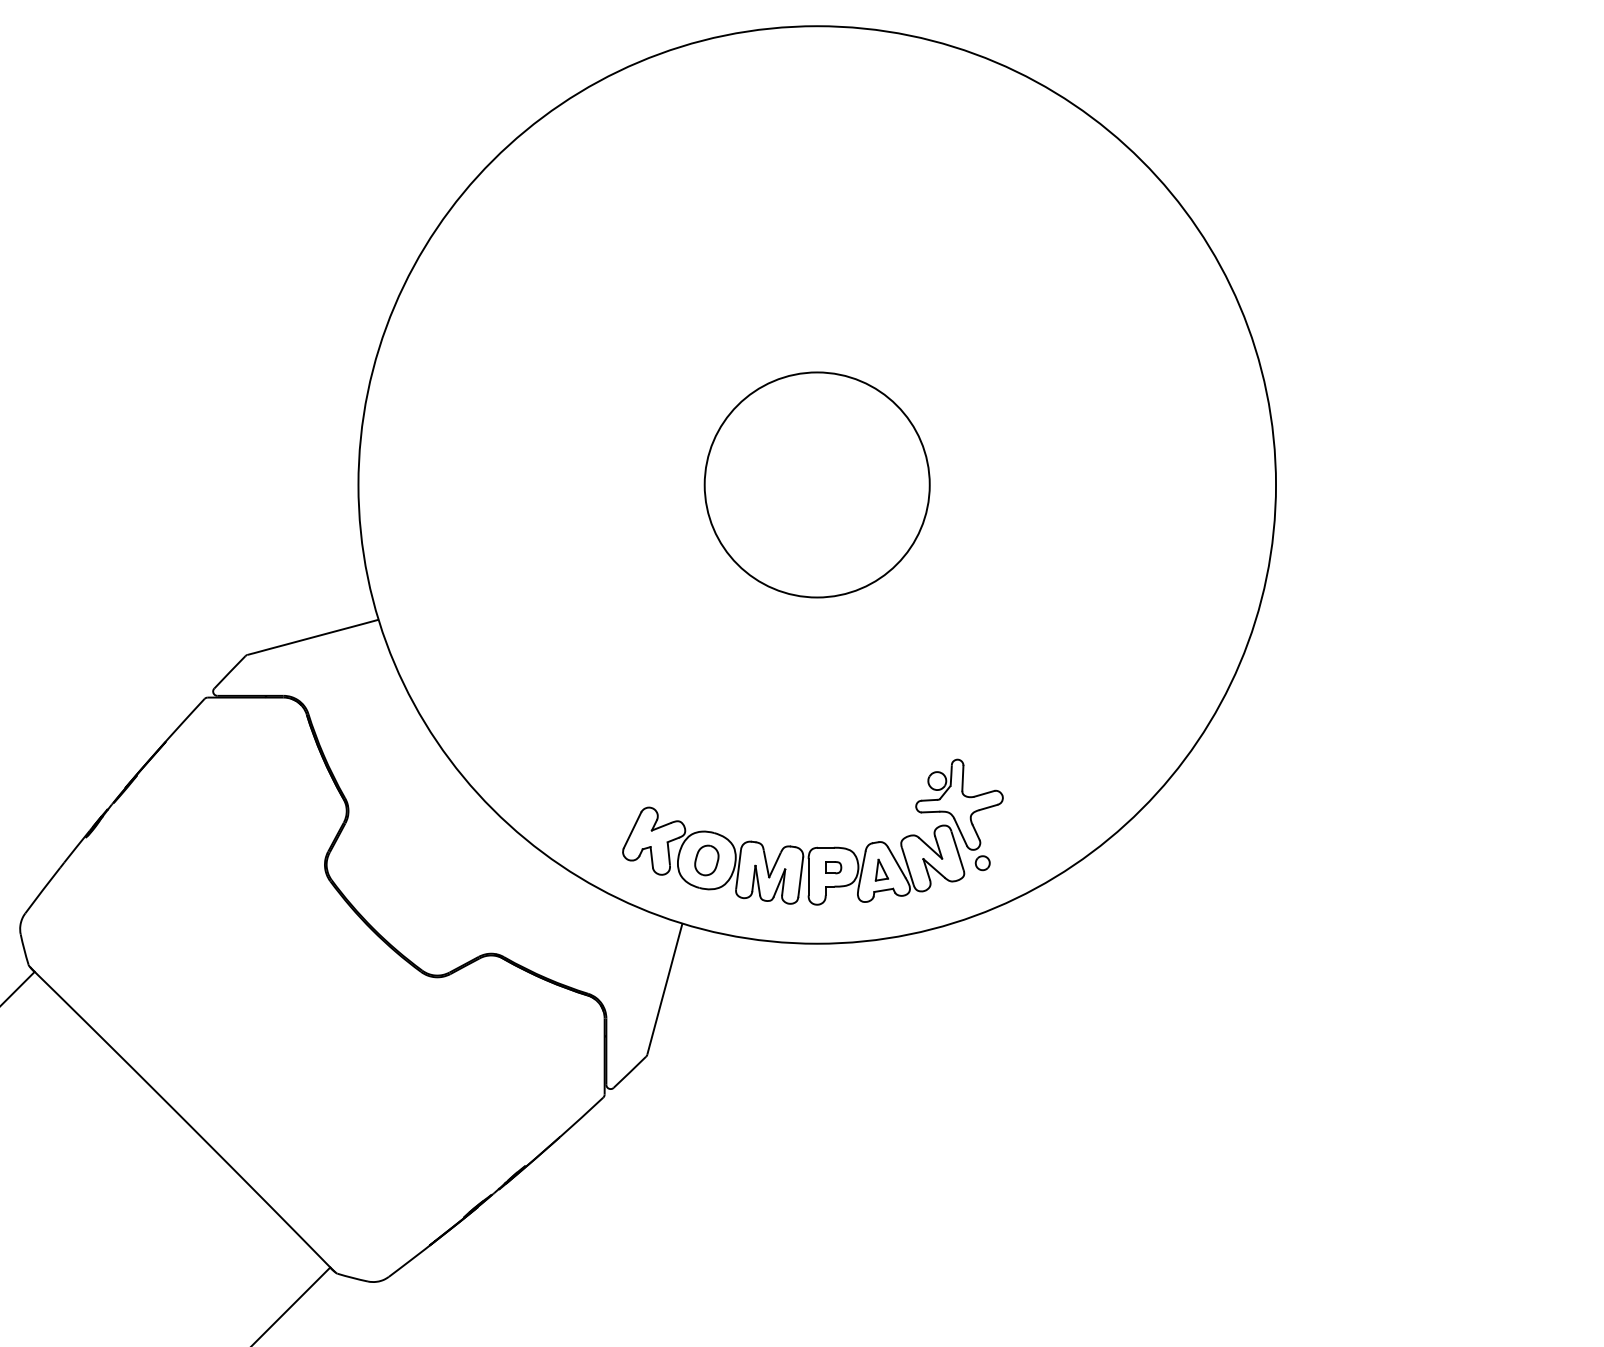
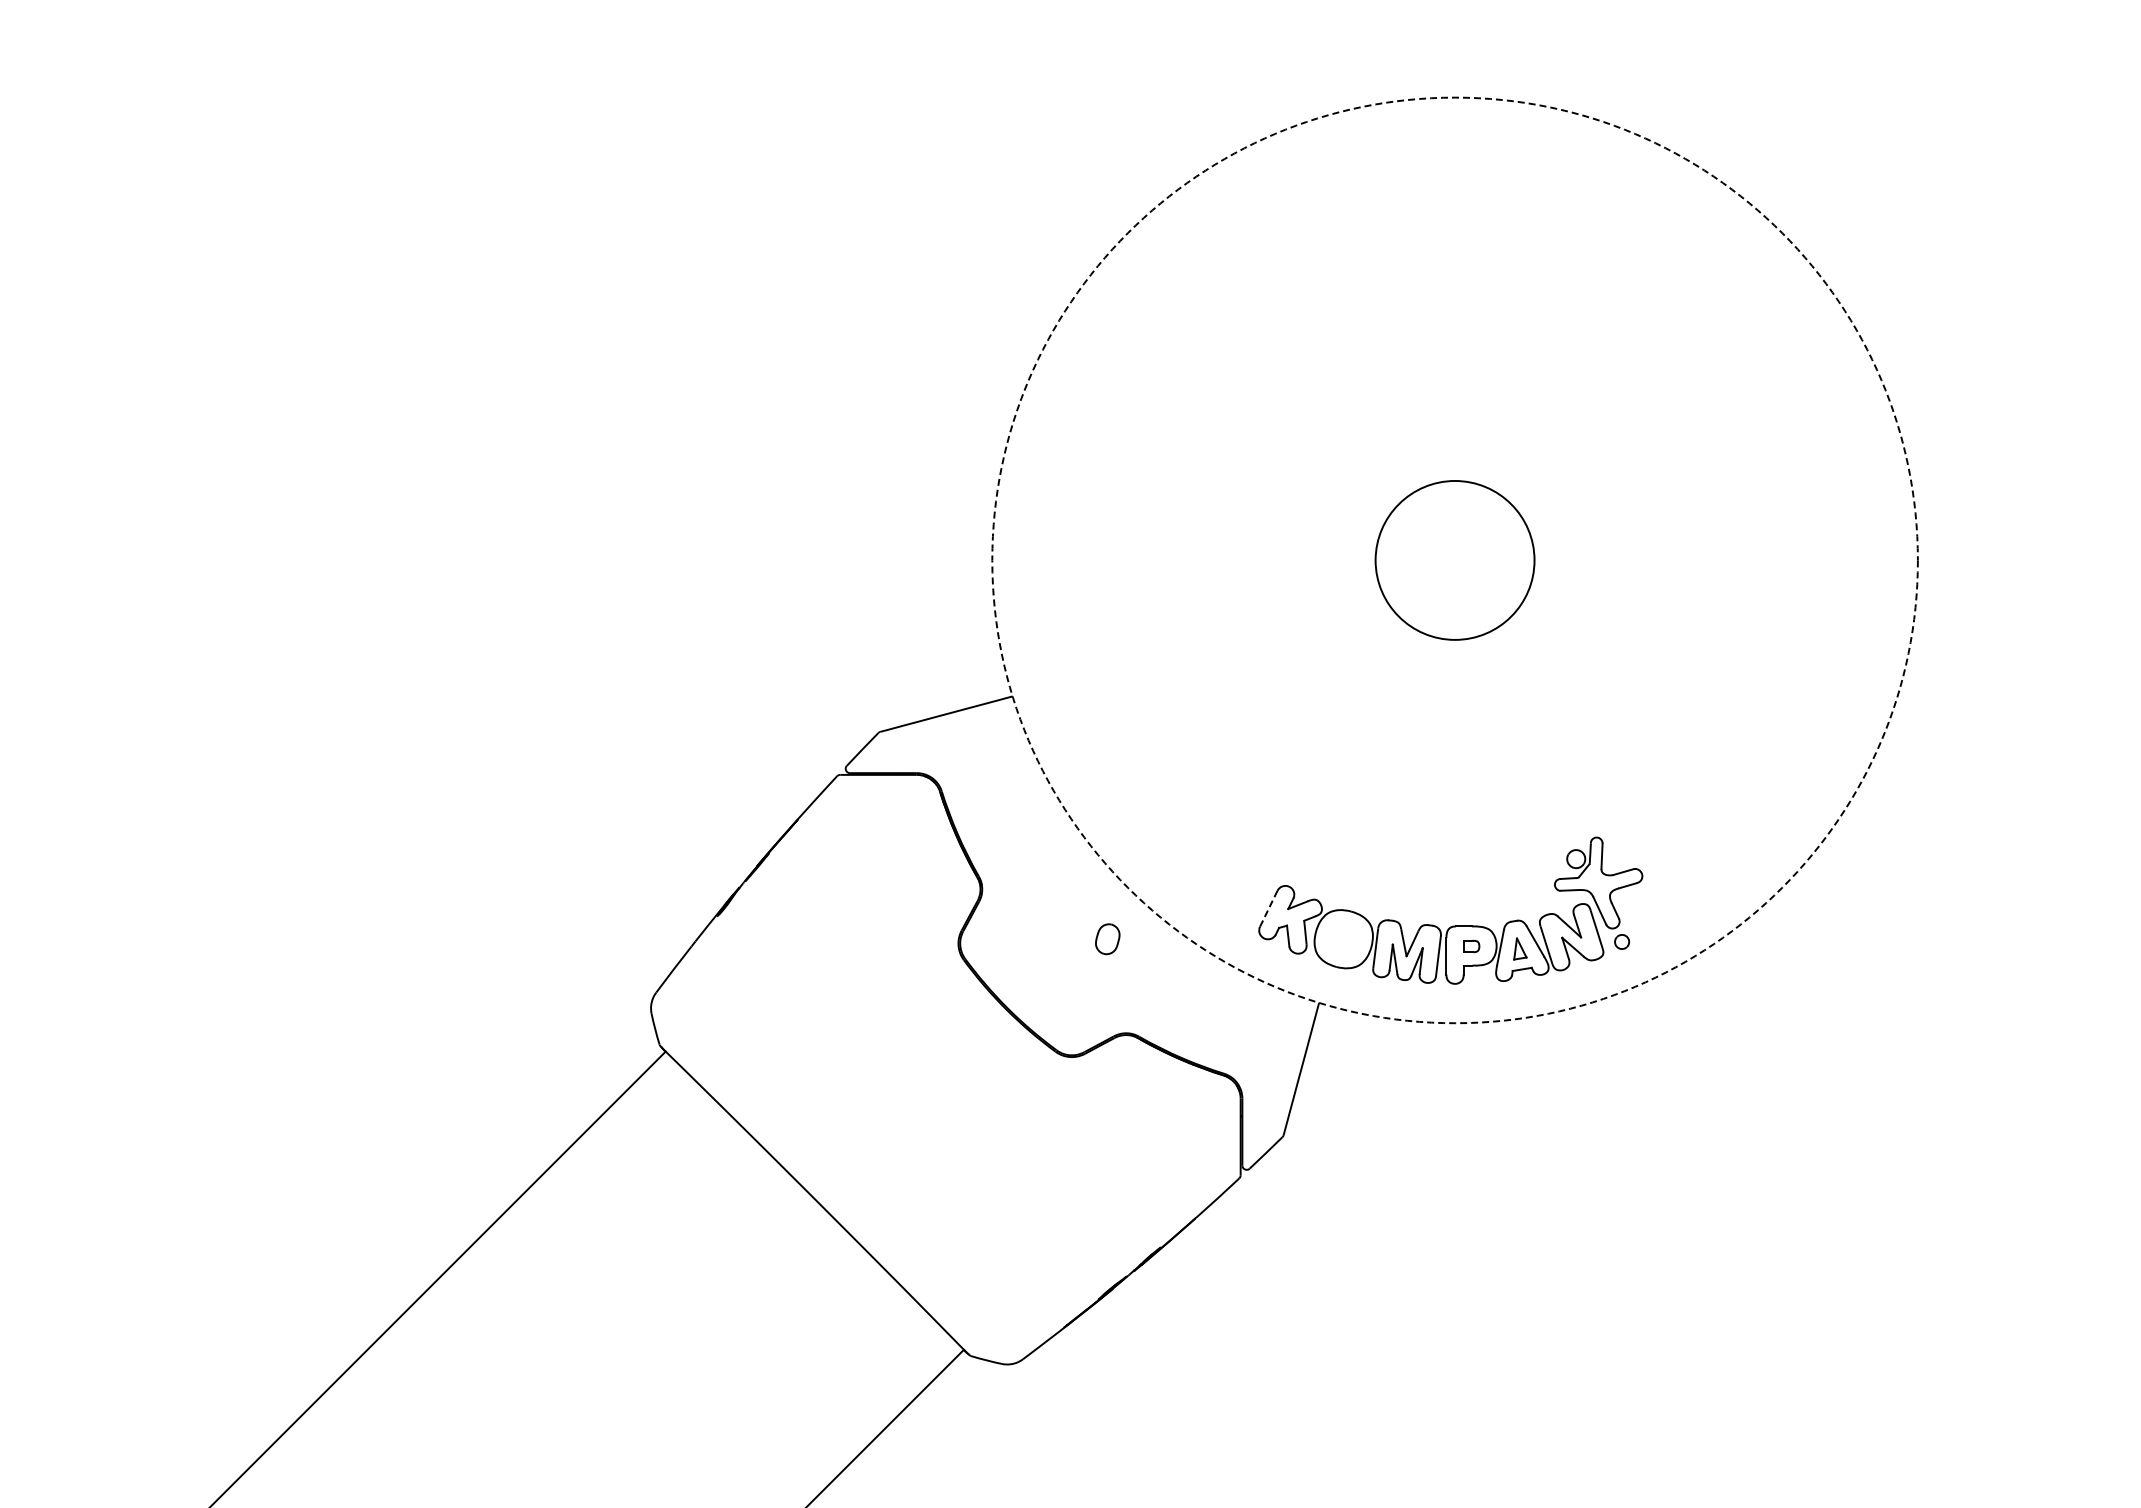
circle: (816, 485) -> (1454, 560), size x0.7
circle: (816, 485) -> (1454, 560), solid -> dashed
line: (632, 830) -> (1268, 908), solid -> dashed
part: (706, 860) -> (1107, 939), moved

